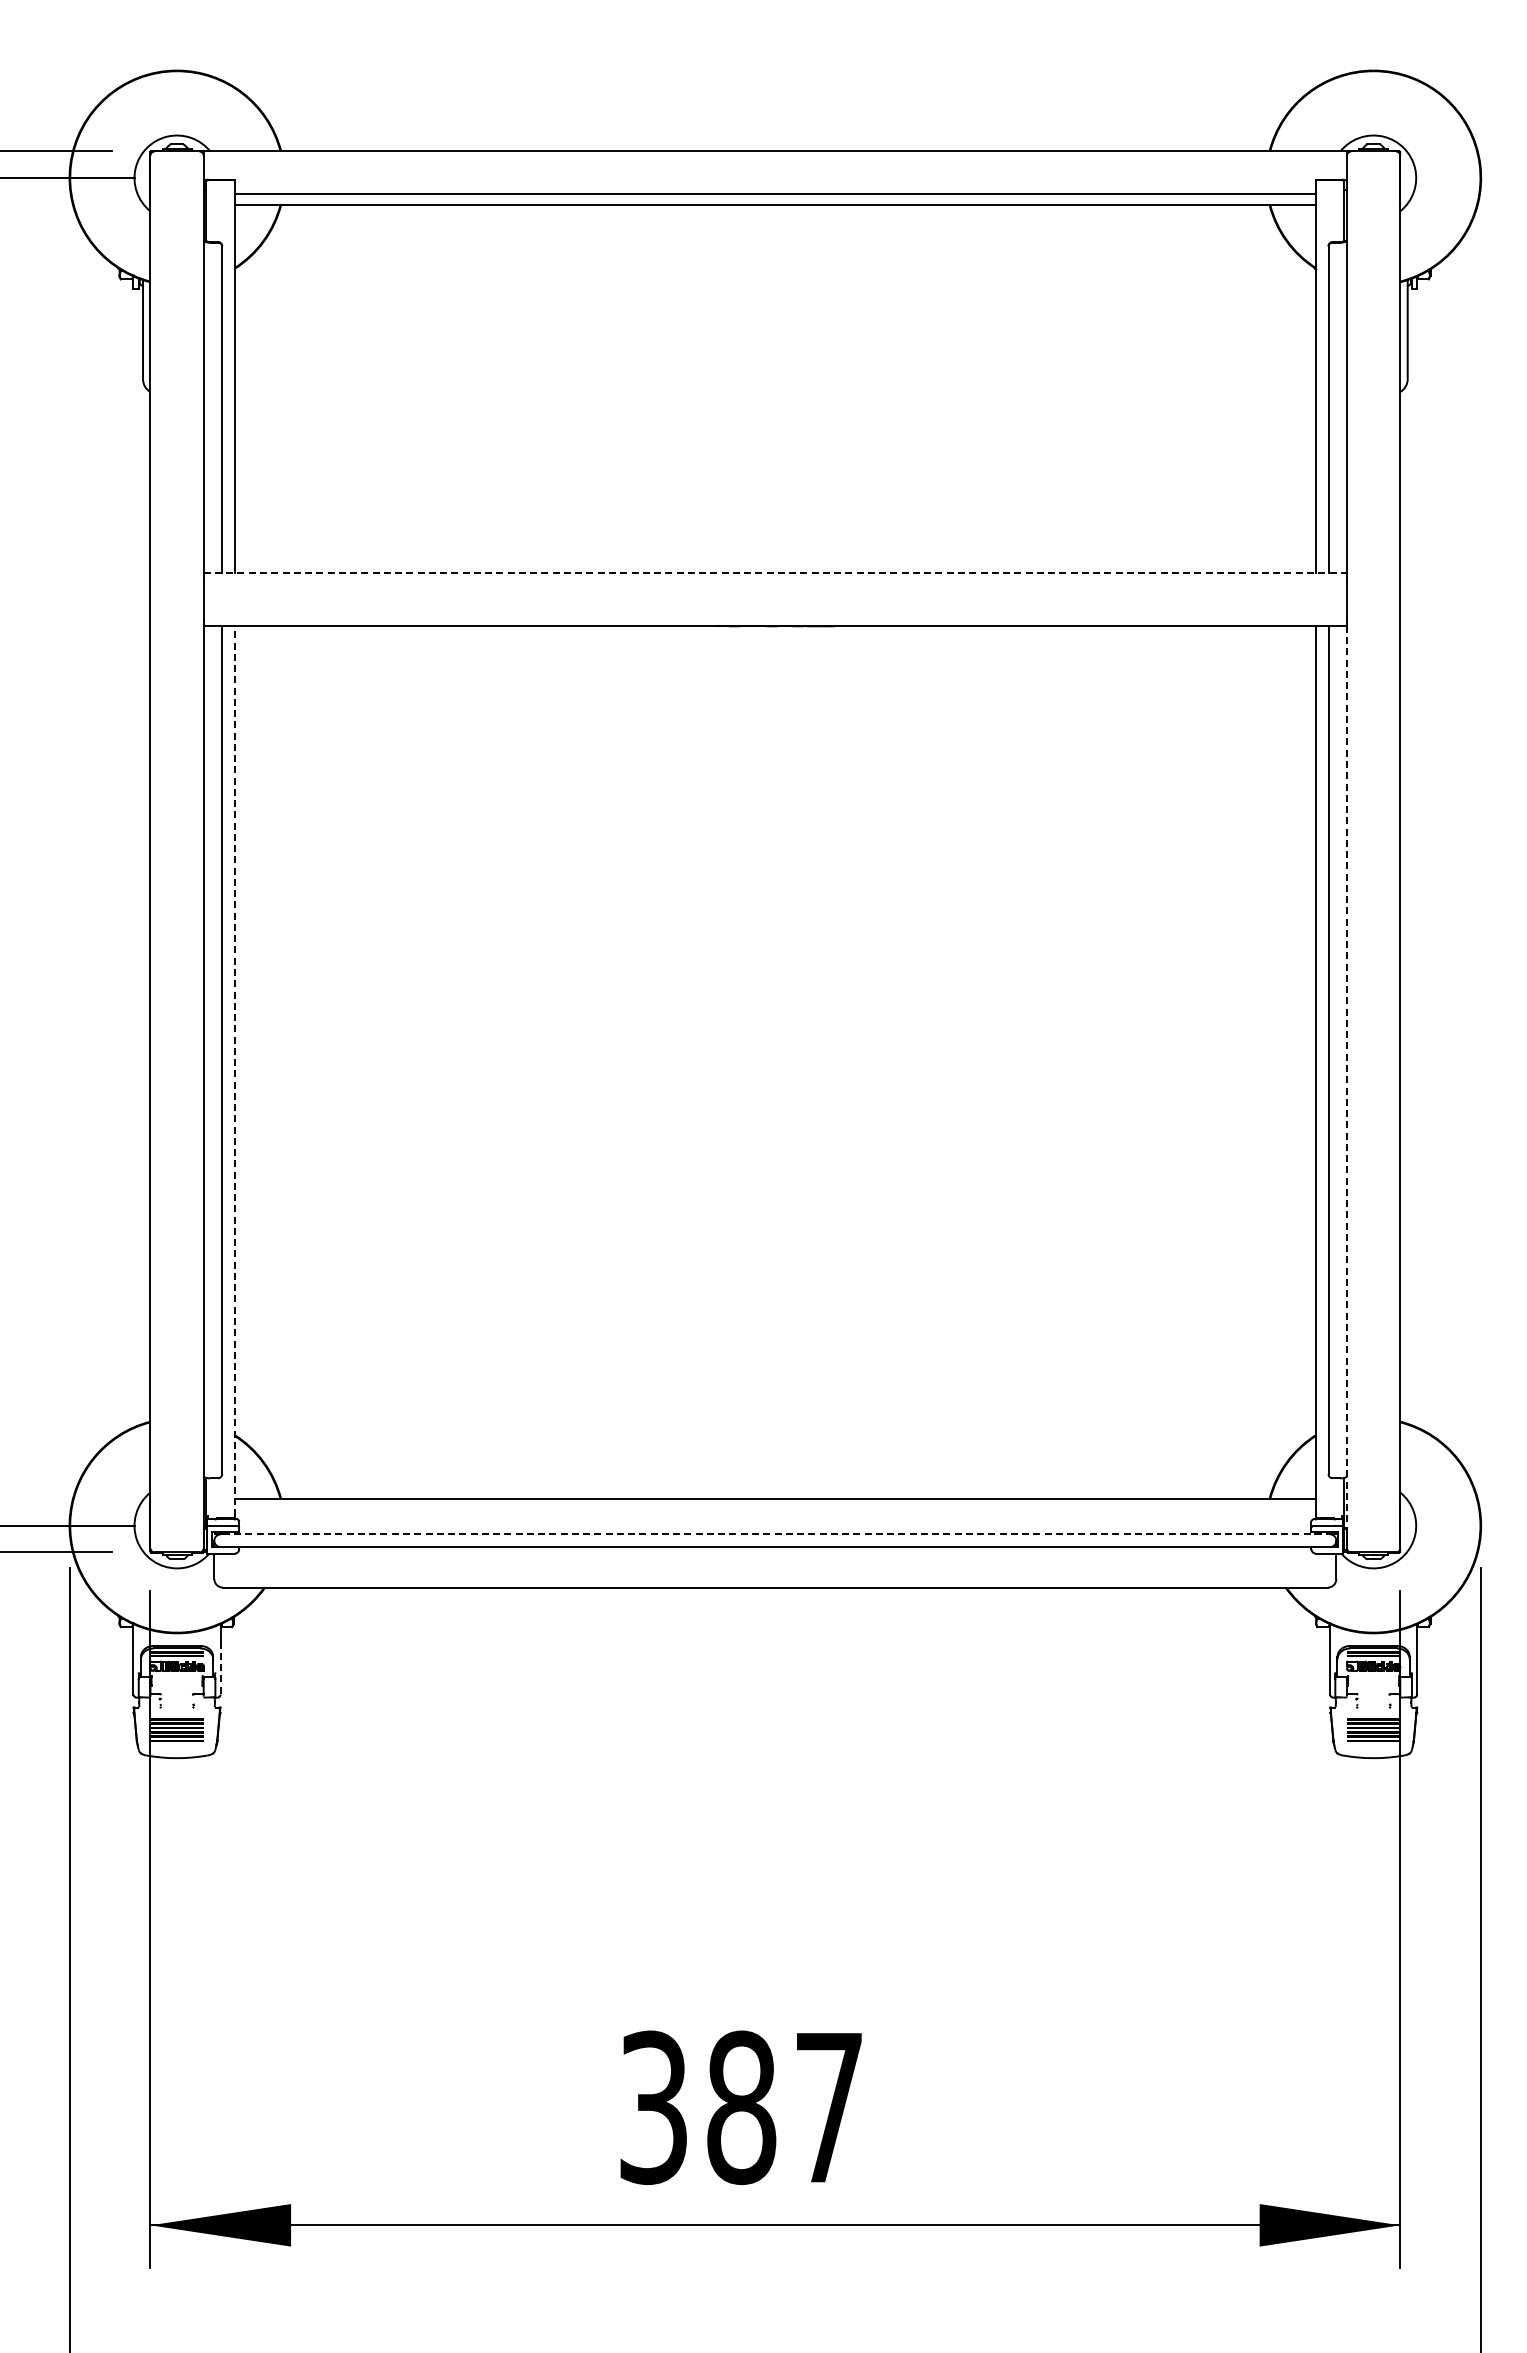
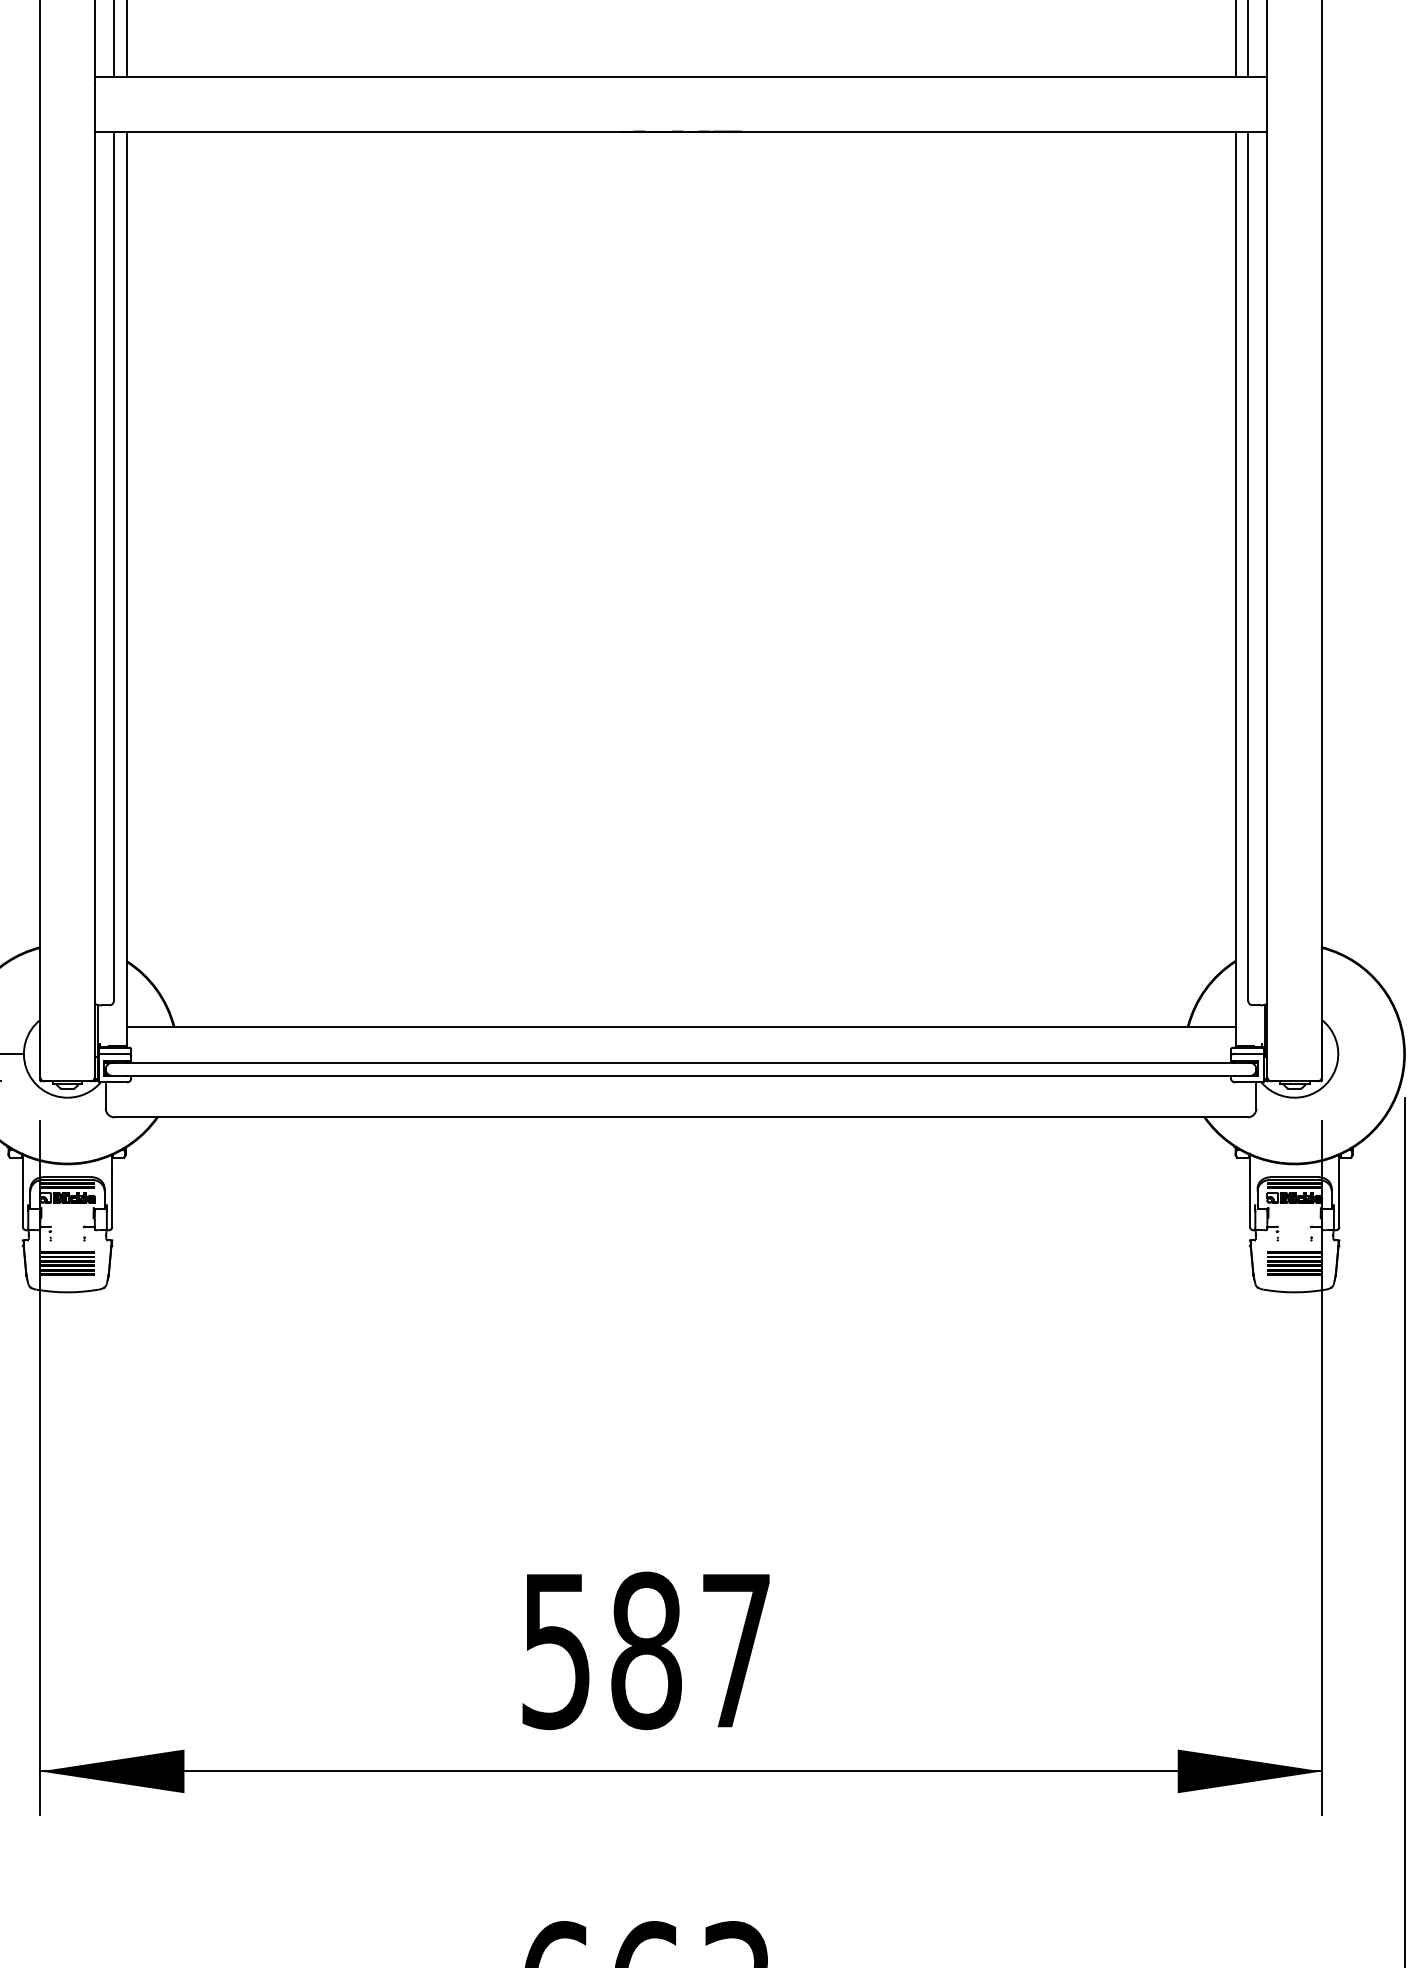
line: (775, 573) -> (681, 77), dashed -> solid
line: (234, 1070) -> (126, 587), dashed -> solid
line: (1347, 1087) -> (1267, 604), dashed -> solid
line: (775, 1534) -> (681, 1062), dashed -> solid
line: (220, 1668) -> (112, 1200), dashed -> solid
text: (653, 2107) -> (556, 1650), 387 -> 587

